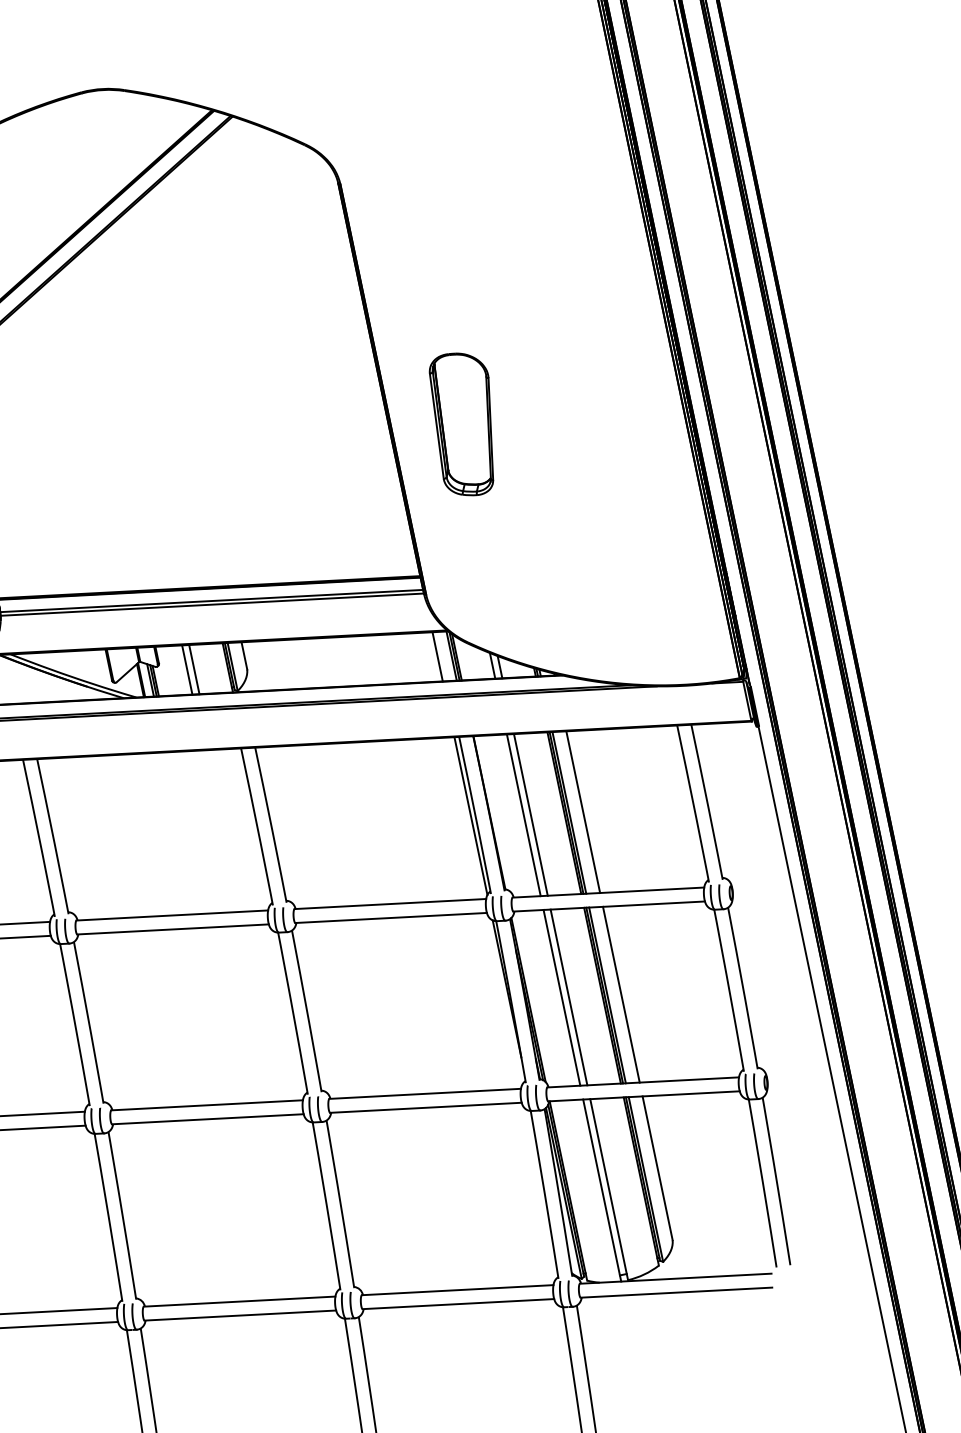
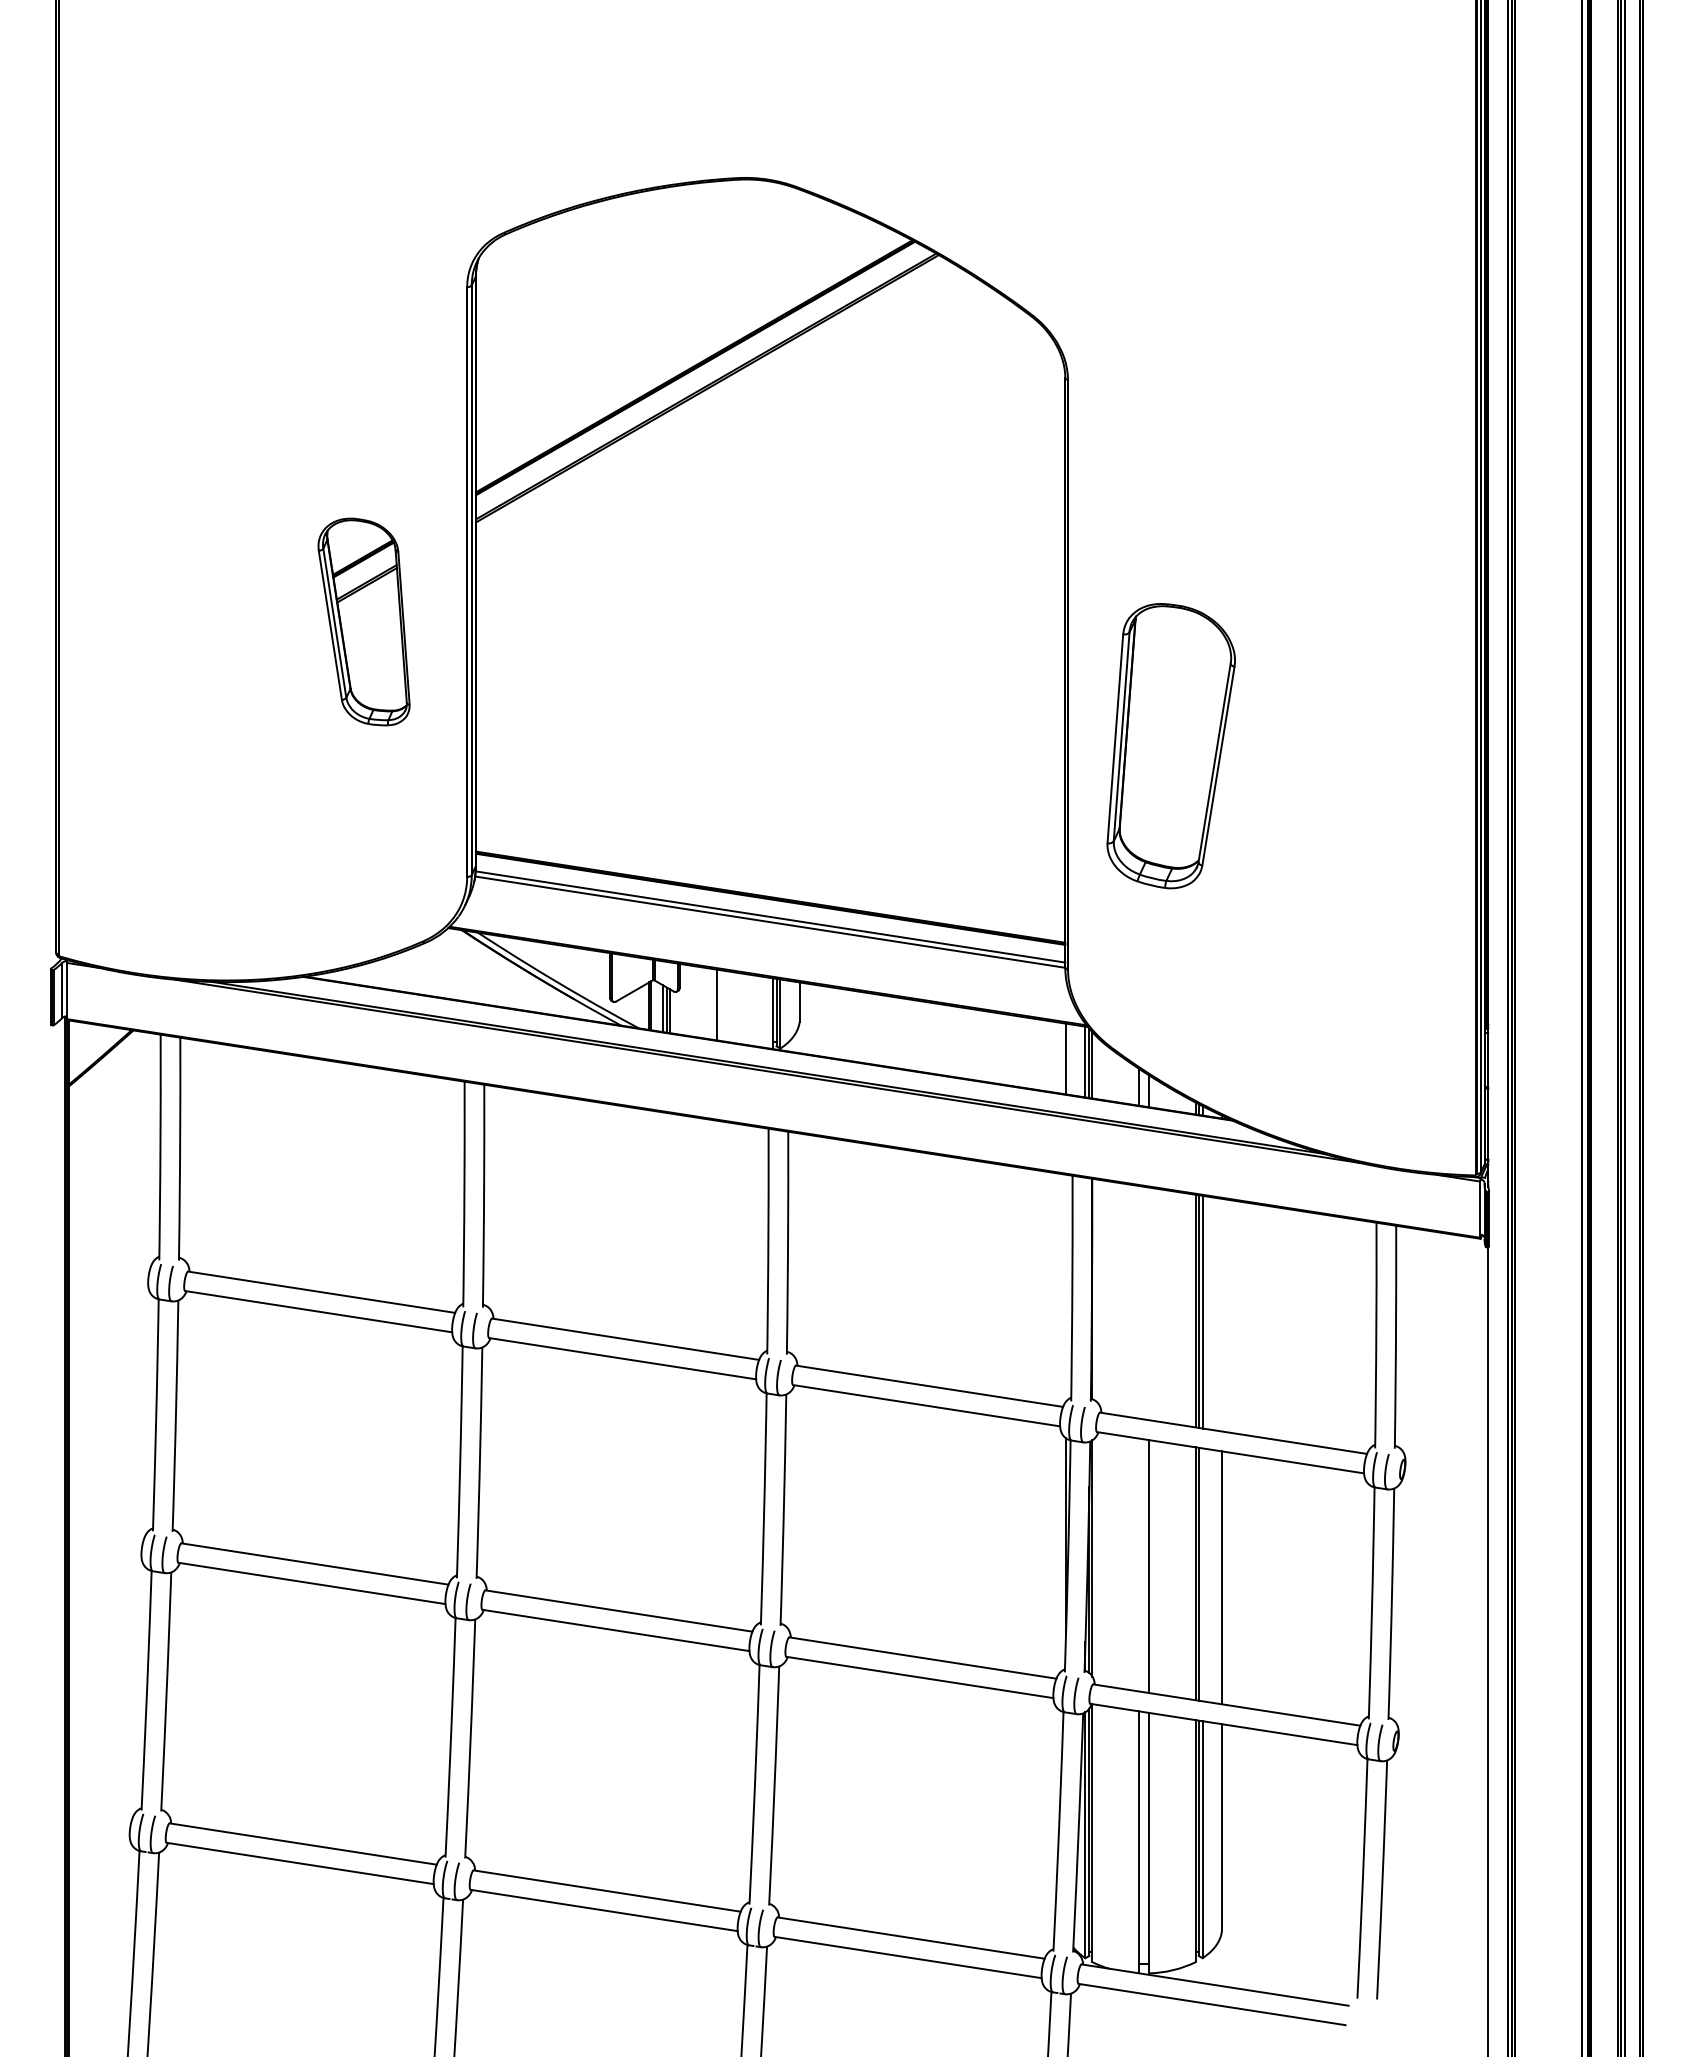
part: (464, 423) -> (1170, 745), size x1.4
line: (194, 669) -> (726, 1006), removed
line: (582, 811) -> (1221, 1314), removed
line: (530, 814) -> (1148, 1303), removed
line: (470, 815) -> (1065, 1287), removed
line: (524, 815) -> (1139, 1302), removed
line: (607, 995) -> (1202, 1574), removed
line: (562, 997) -> (1139, 1564), removed

